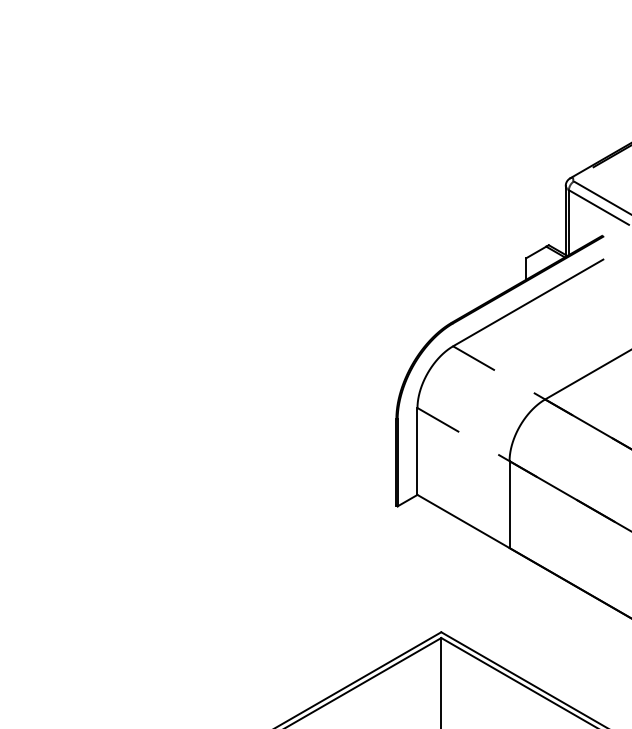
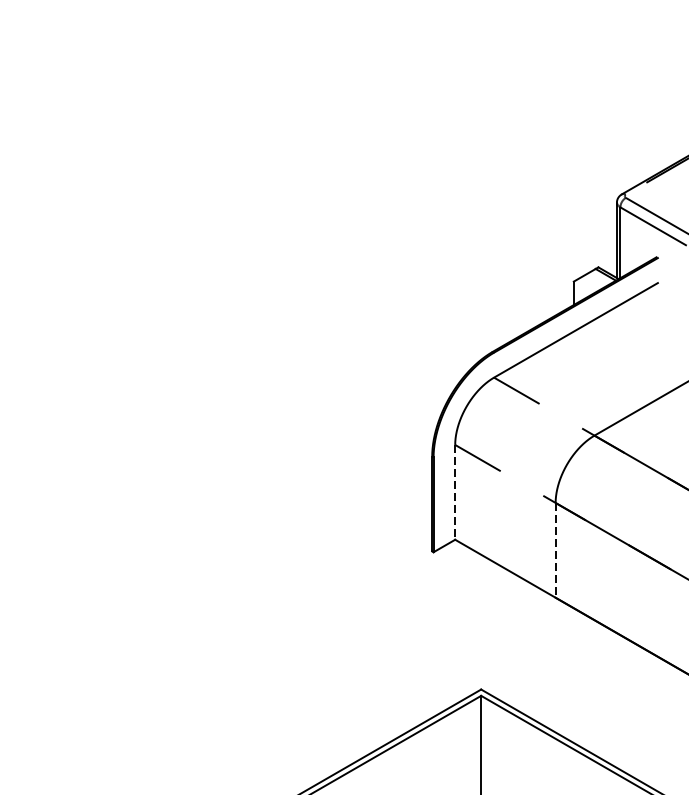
line: (417, 451) -> (455, 492), solid -> dashed
line: (509, 505) -> (555, 551), solid -> dashed

